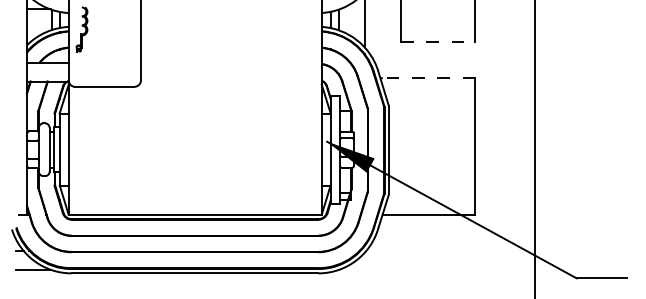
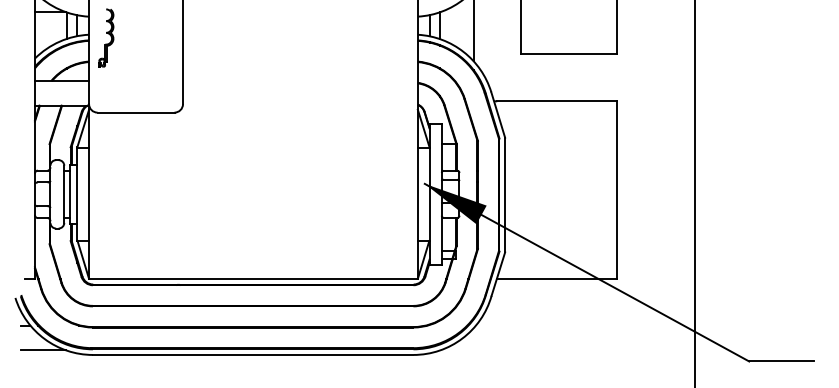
line: (438, 42) -> (569, 54), dashed -> solid
line: (428, 78) -> (556, 101), dashed -> solid

